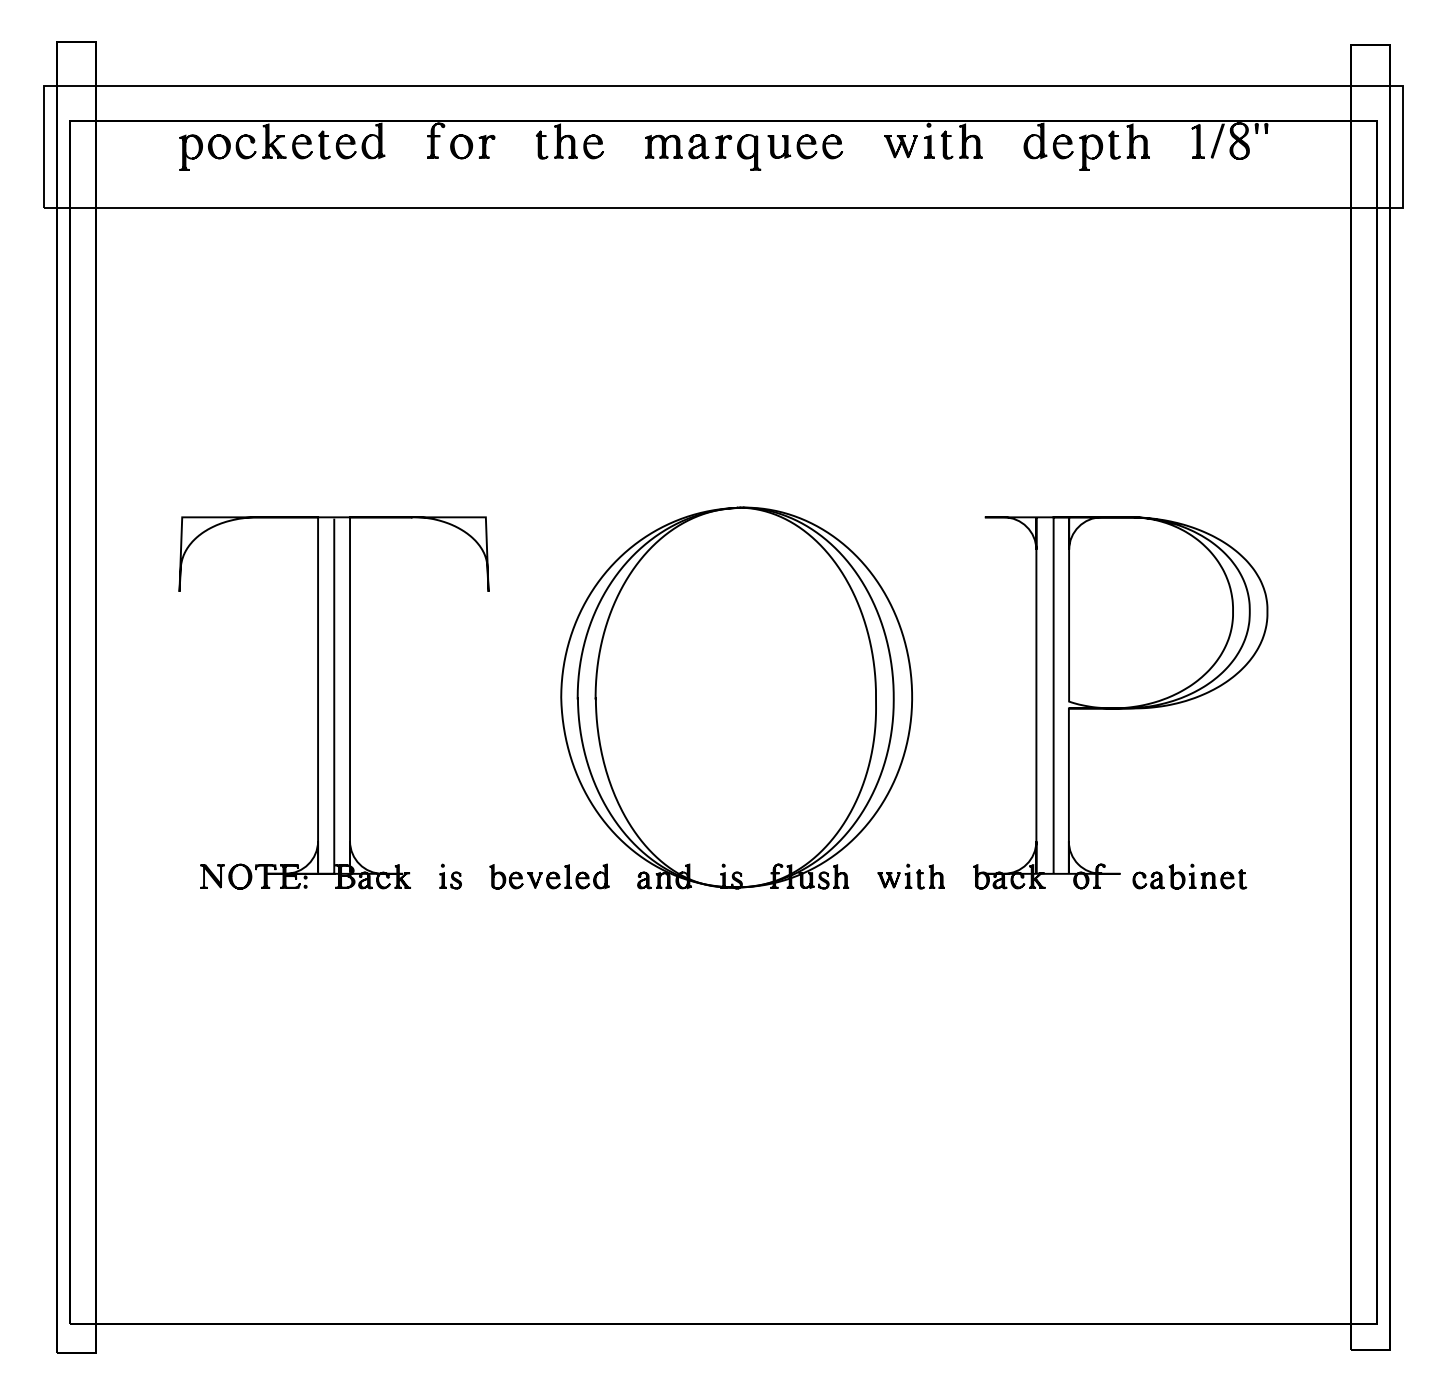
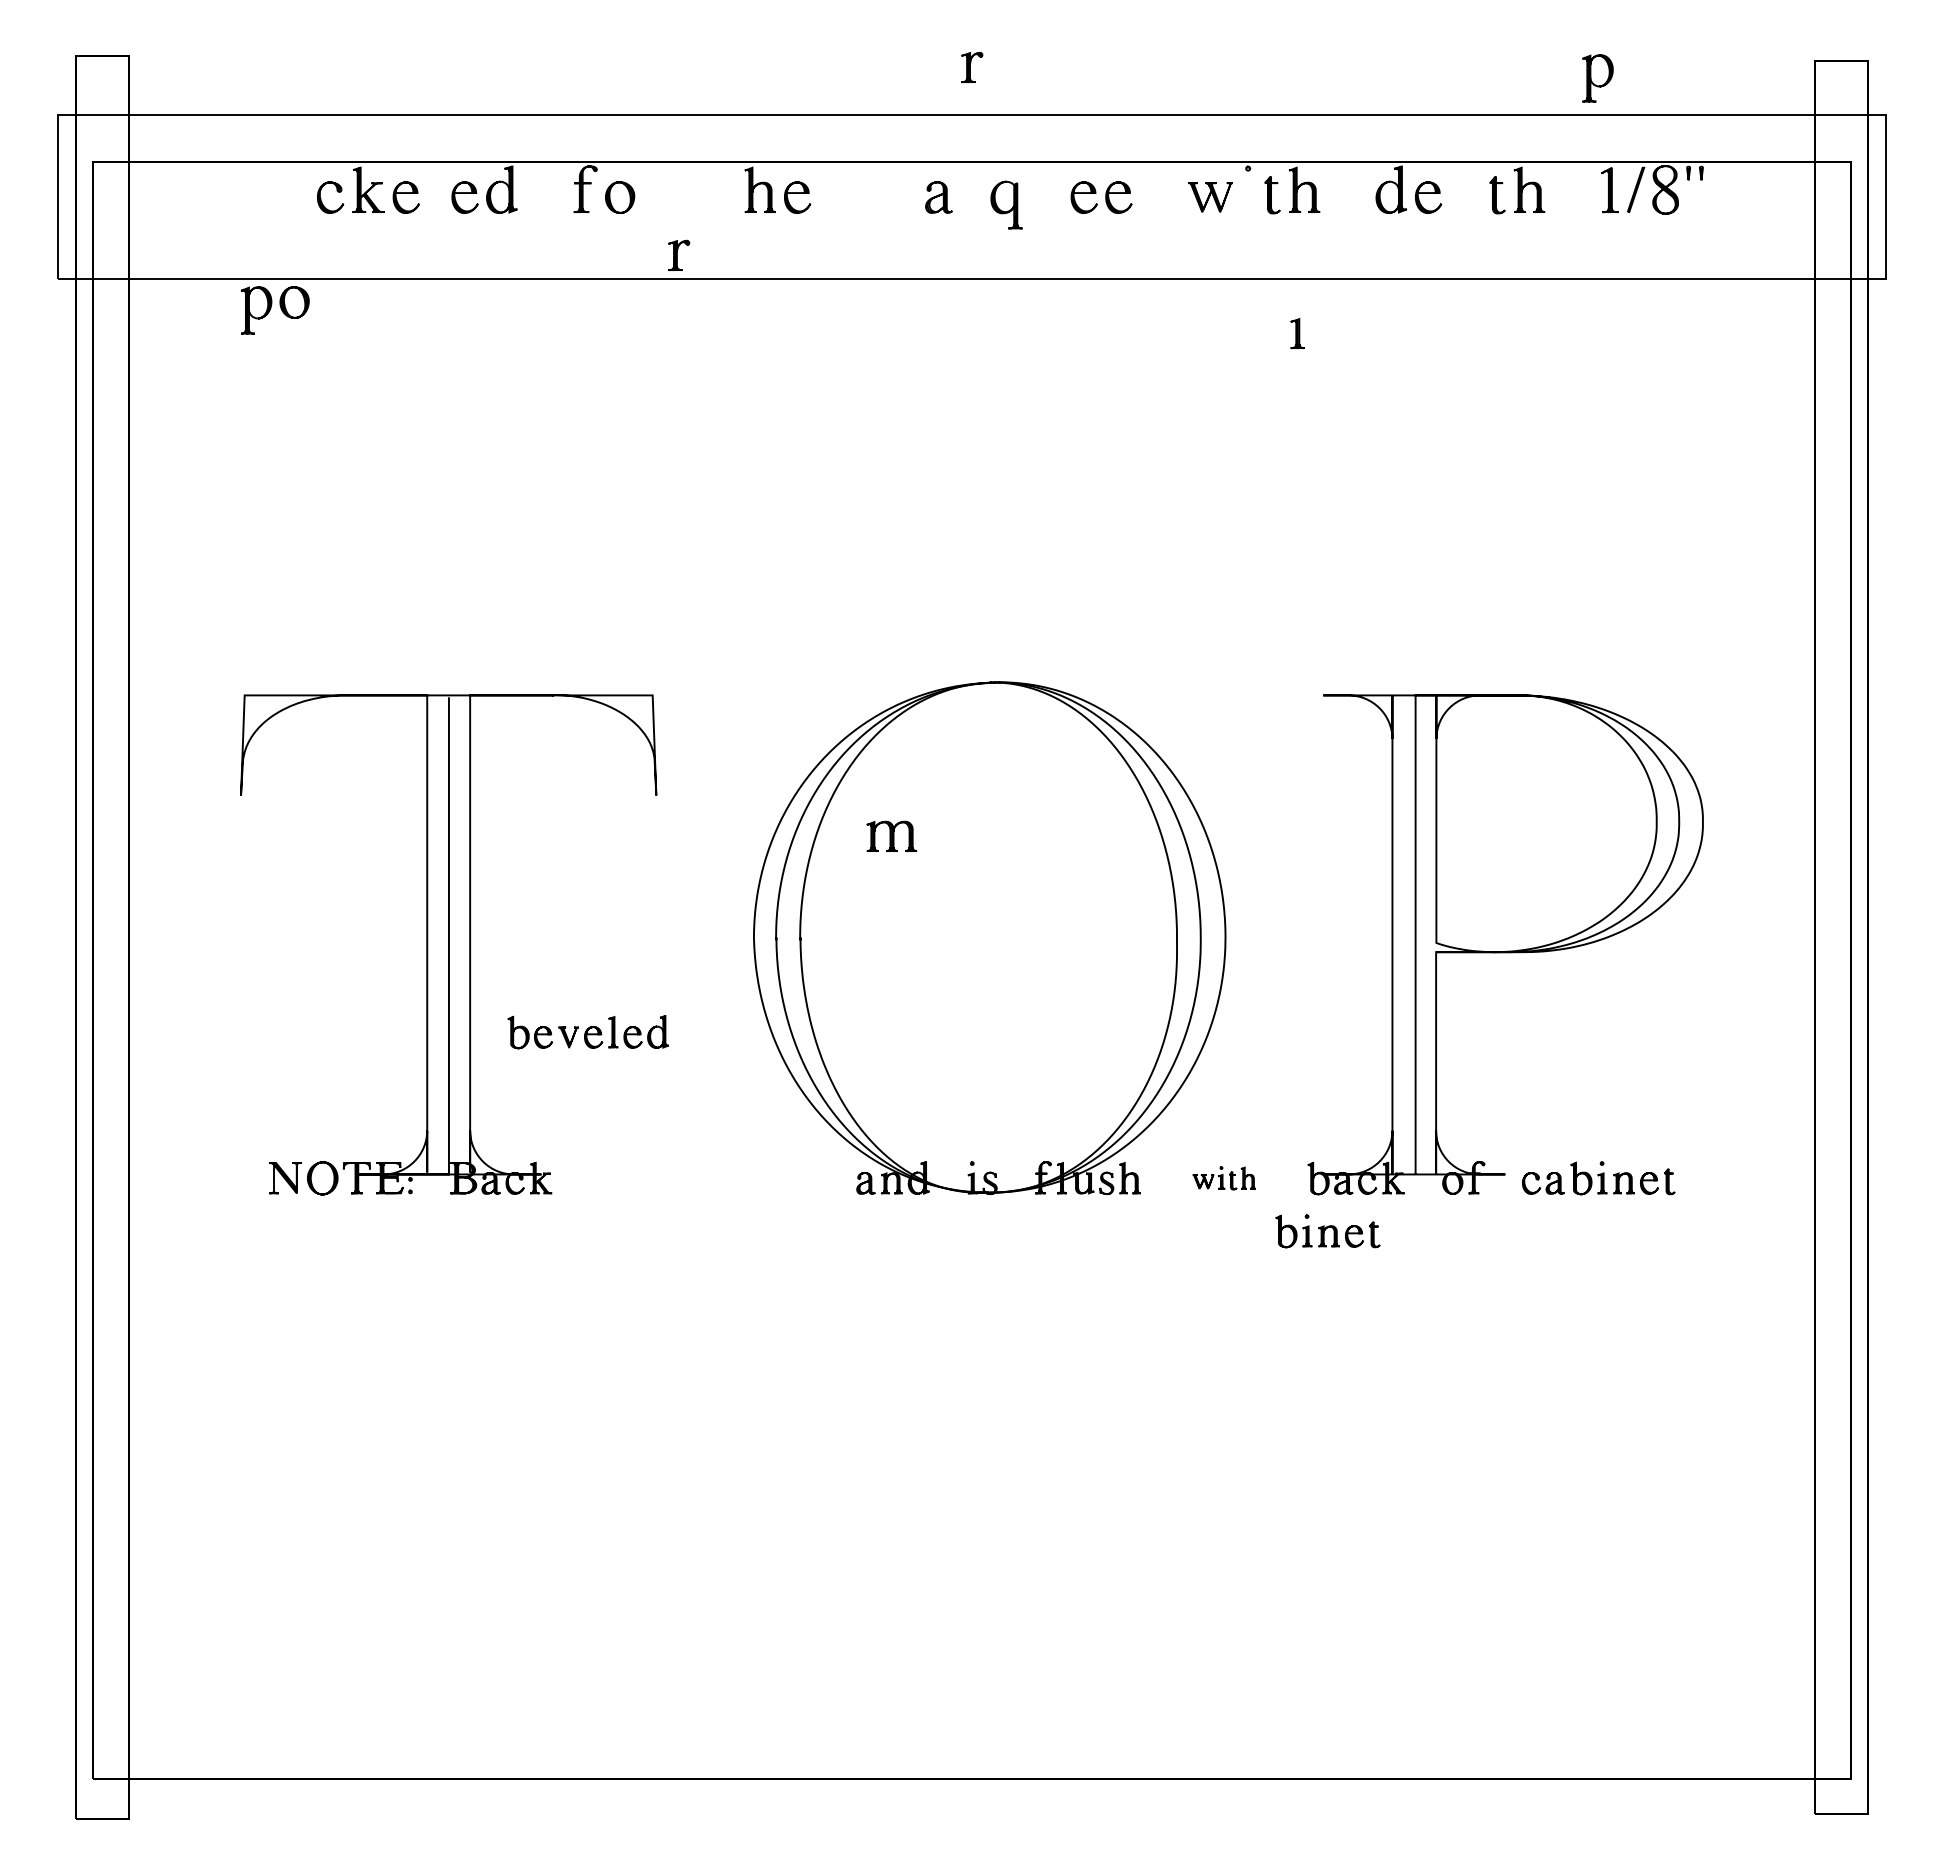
curve: (324, 145) -> (435, 195), removed
curve: (541, 145) -> (727, 195), removed
part: (487, 146) -> (679, 254), moved
part: (663, 146) -> (891, 835), moved
part: (723, 146) -> (972, 66), moved
part: (773, 146) -> (1039, 197), removed
part: (929, 146) -> (1297, 333), moved
part: (204, 152) -> (274, 310), moved
part: (1090, 152) -> (1597, 78), moved
part: (450, 876) -> (605, 1178), removed
part: (548, 876) -> (587, 1032), moved
part: (911, 876) -> (1224, 1178), size x0.7
part: (988, 916) -> (1327, 1231), added

